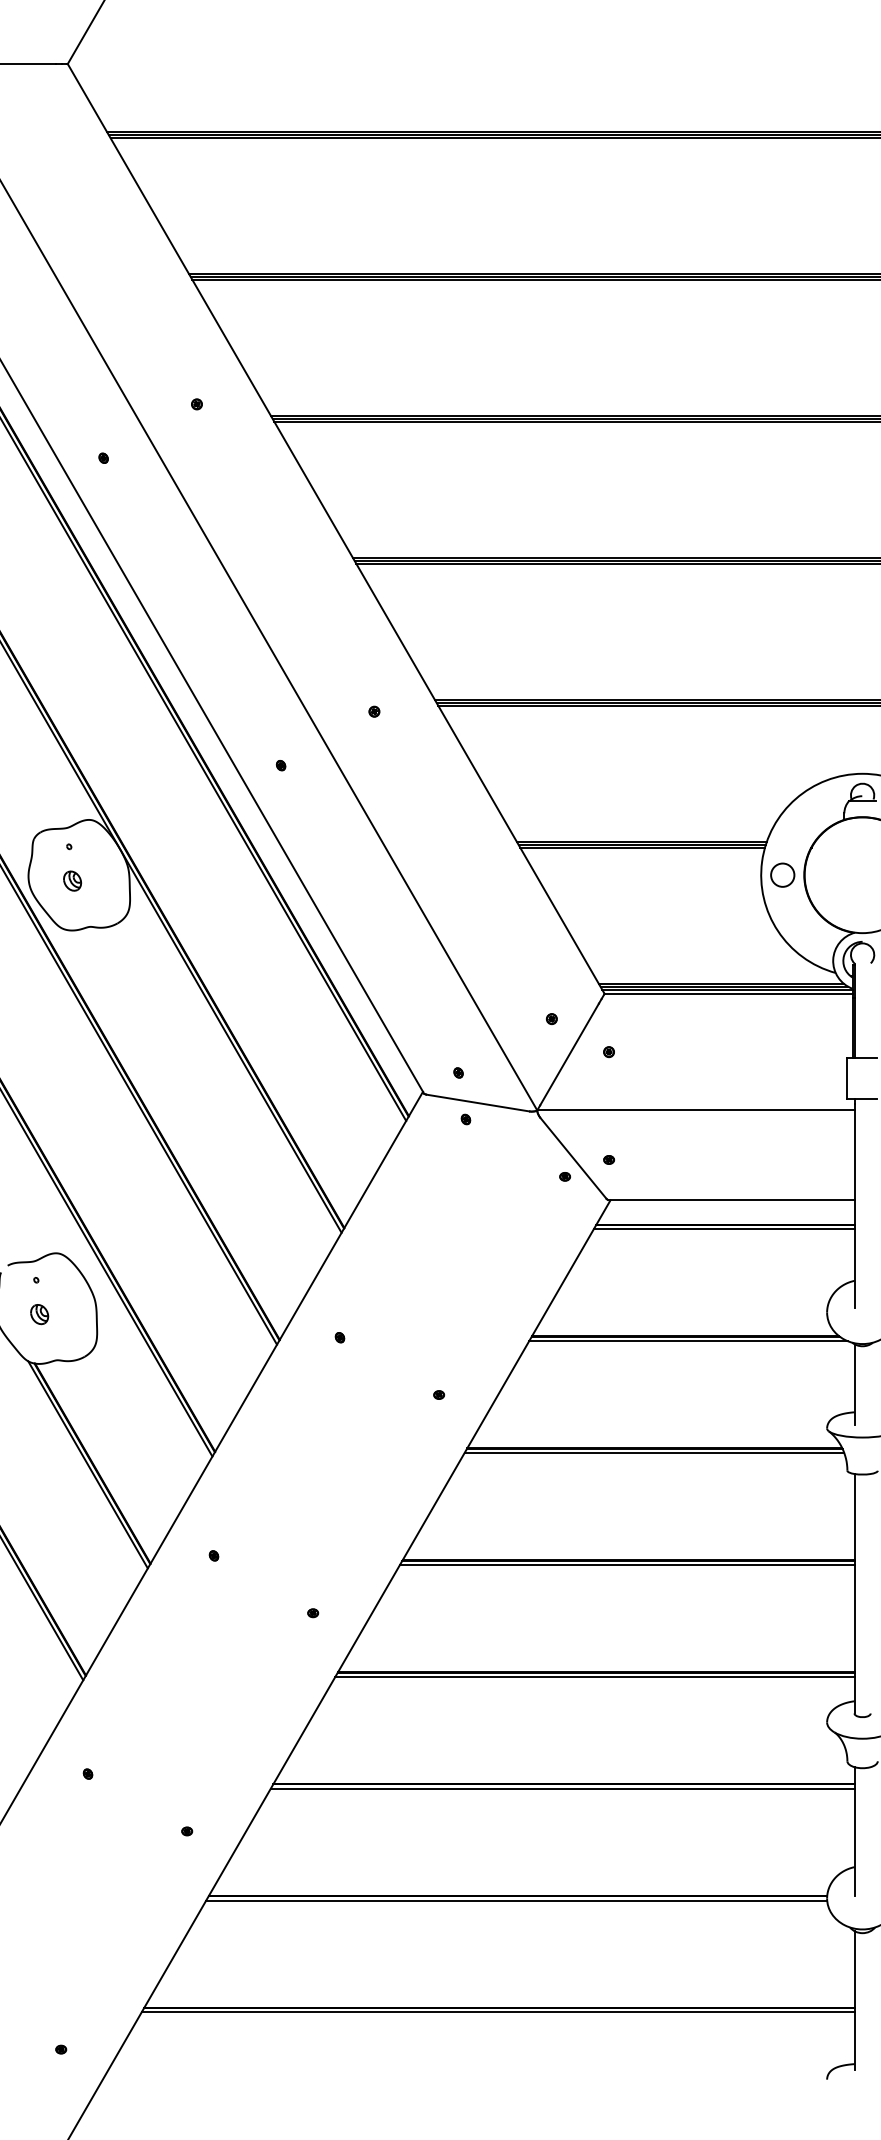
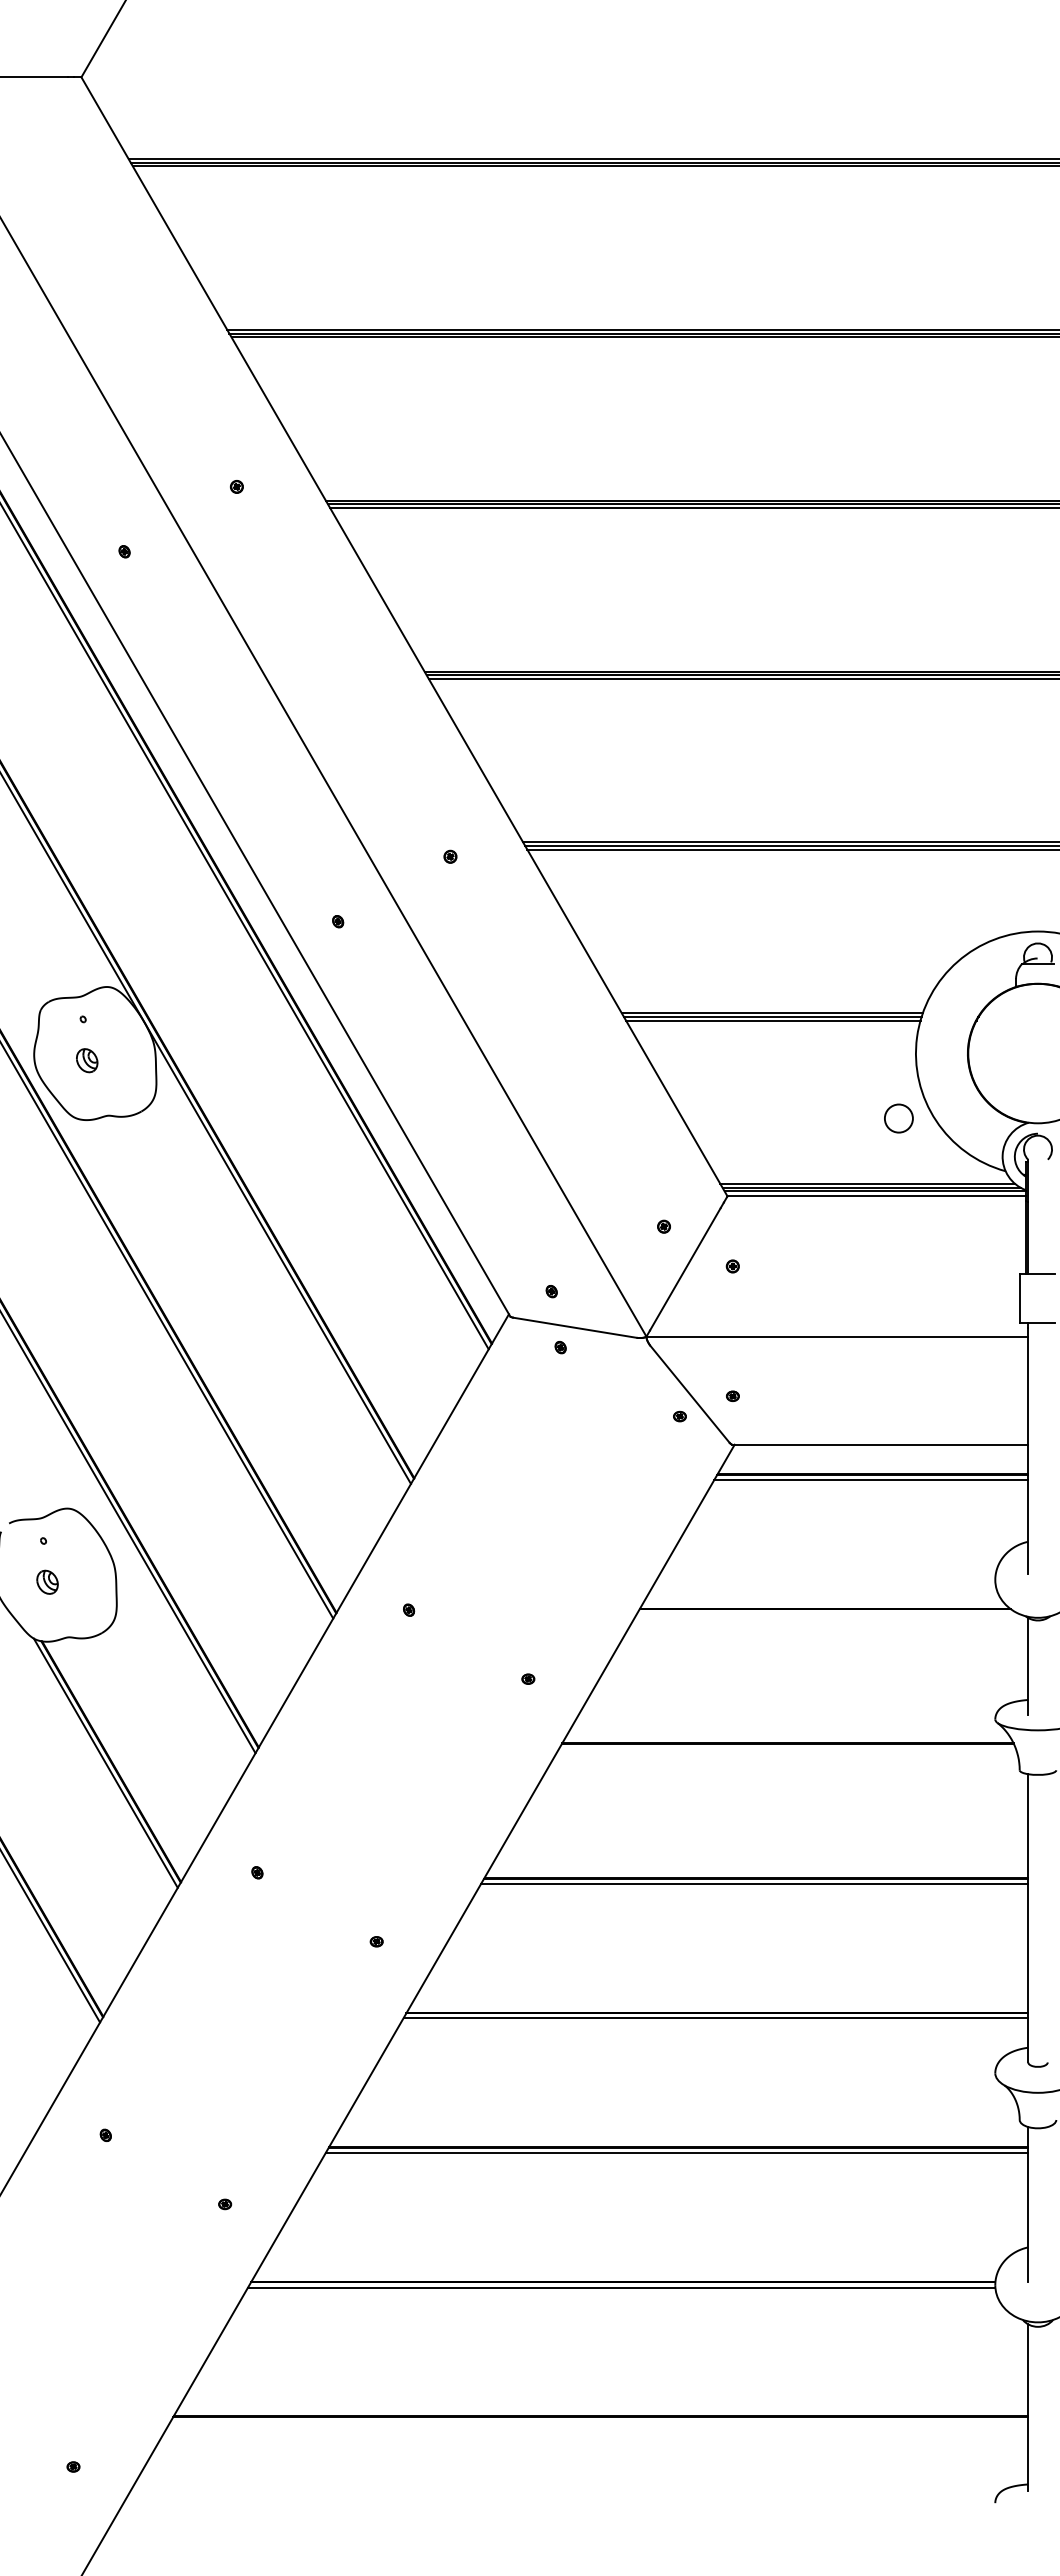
circle: (782, 875) -> (898, 1118), moved
line: (688, 1341) -> (828, 1614), removed
line: (654, 1453) -> (787, 1749), removed
line: (498, 2012) -> (599, 2422), removed

